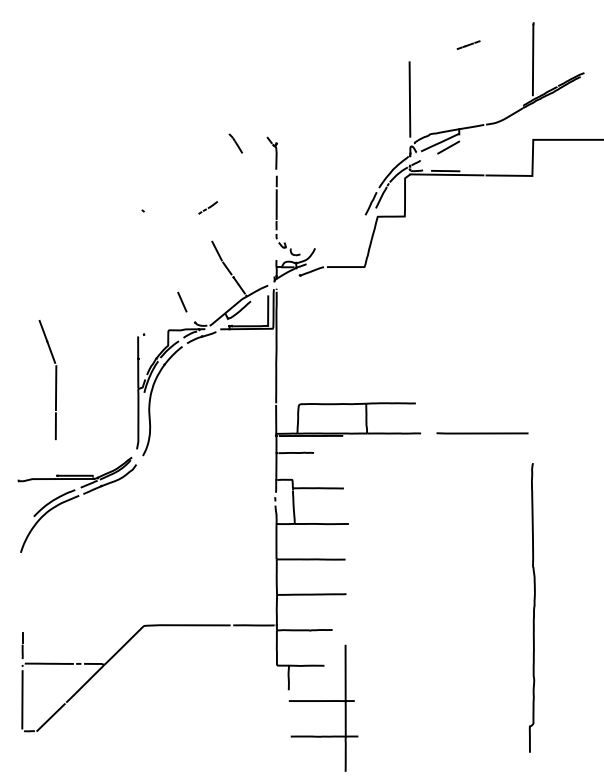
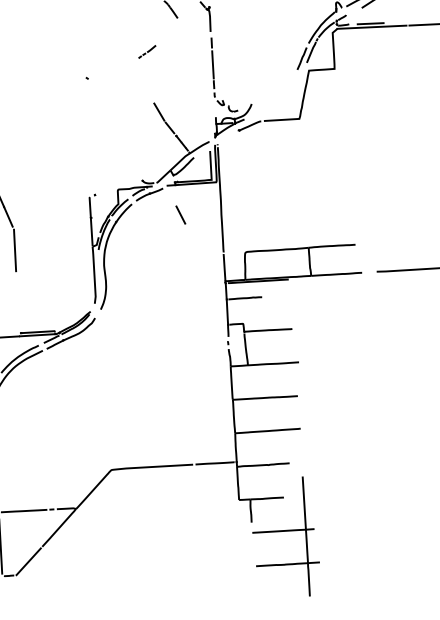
line: (208, 207) -> (147, 51), moved
line: (182, 301) -> (180, 214), moved
line: (55, 426) -> (16, 286), removed

